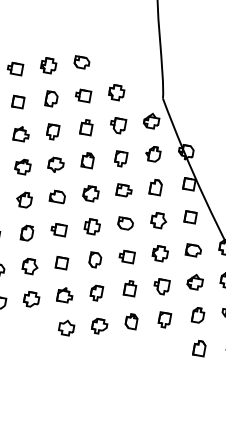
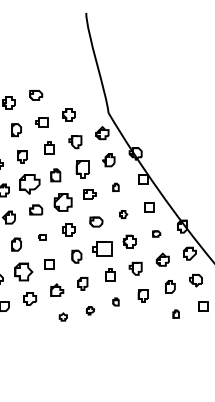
part: (120, 158) -> (82, 168), size x1.4
part: (56, 164) -> (30, 183), size x1.6
part: (155, 187) -> (115, 187), size x0.6
part: (91, 193) -> (63, 202), size x1.4
part: (158, 220) -> (123, 214), size x0.6
part: (58, 230) -> (41, 237), size x0.6
part: (193, 249) -> (156, 233), size x0.6
part: (126, 257) -> (102, 249), size x1.6
part: (30, 266) -> (24, 271), size x1.4
part: (131, 320) -> (115, 301), size x0.6
part: (99, 325) -> (90, 310), size x0.6
part: (66, 327) -> (63, 316), size x0.6
part: (198, 348) -> (175, 314), size x0.6

